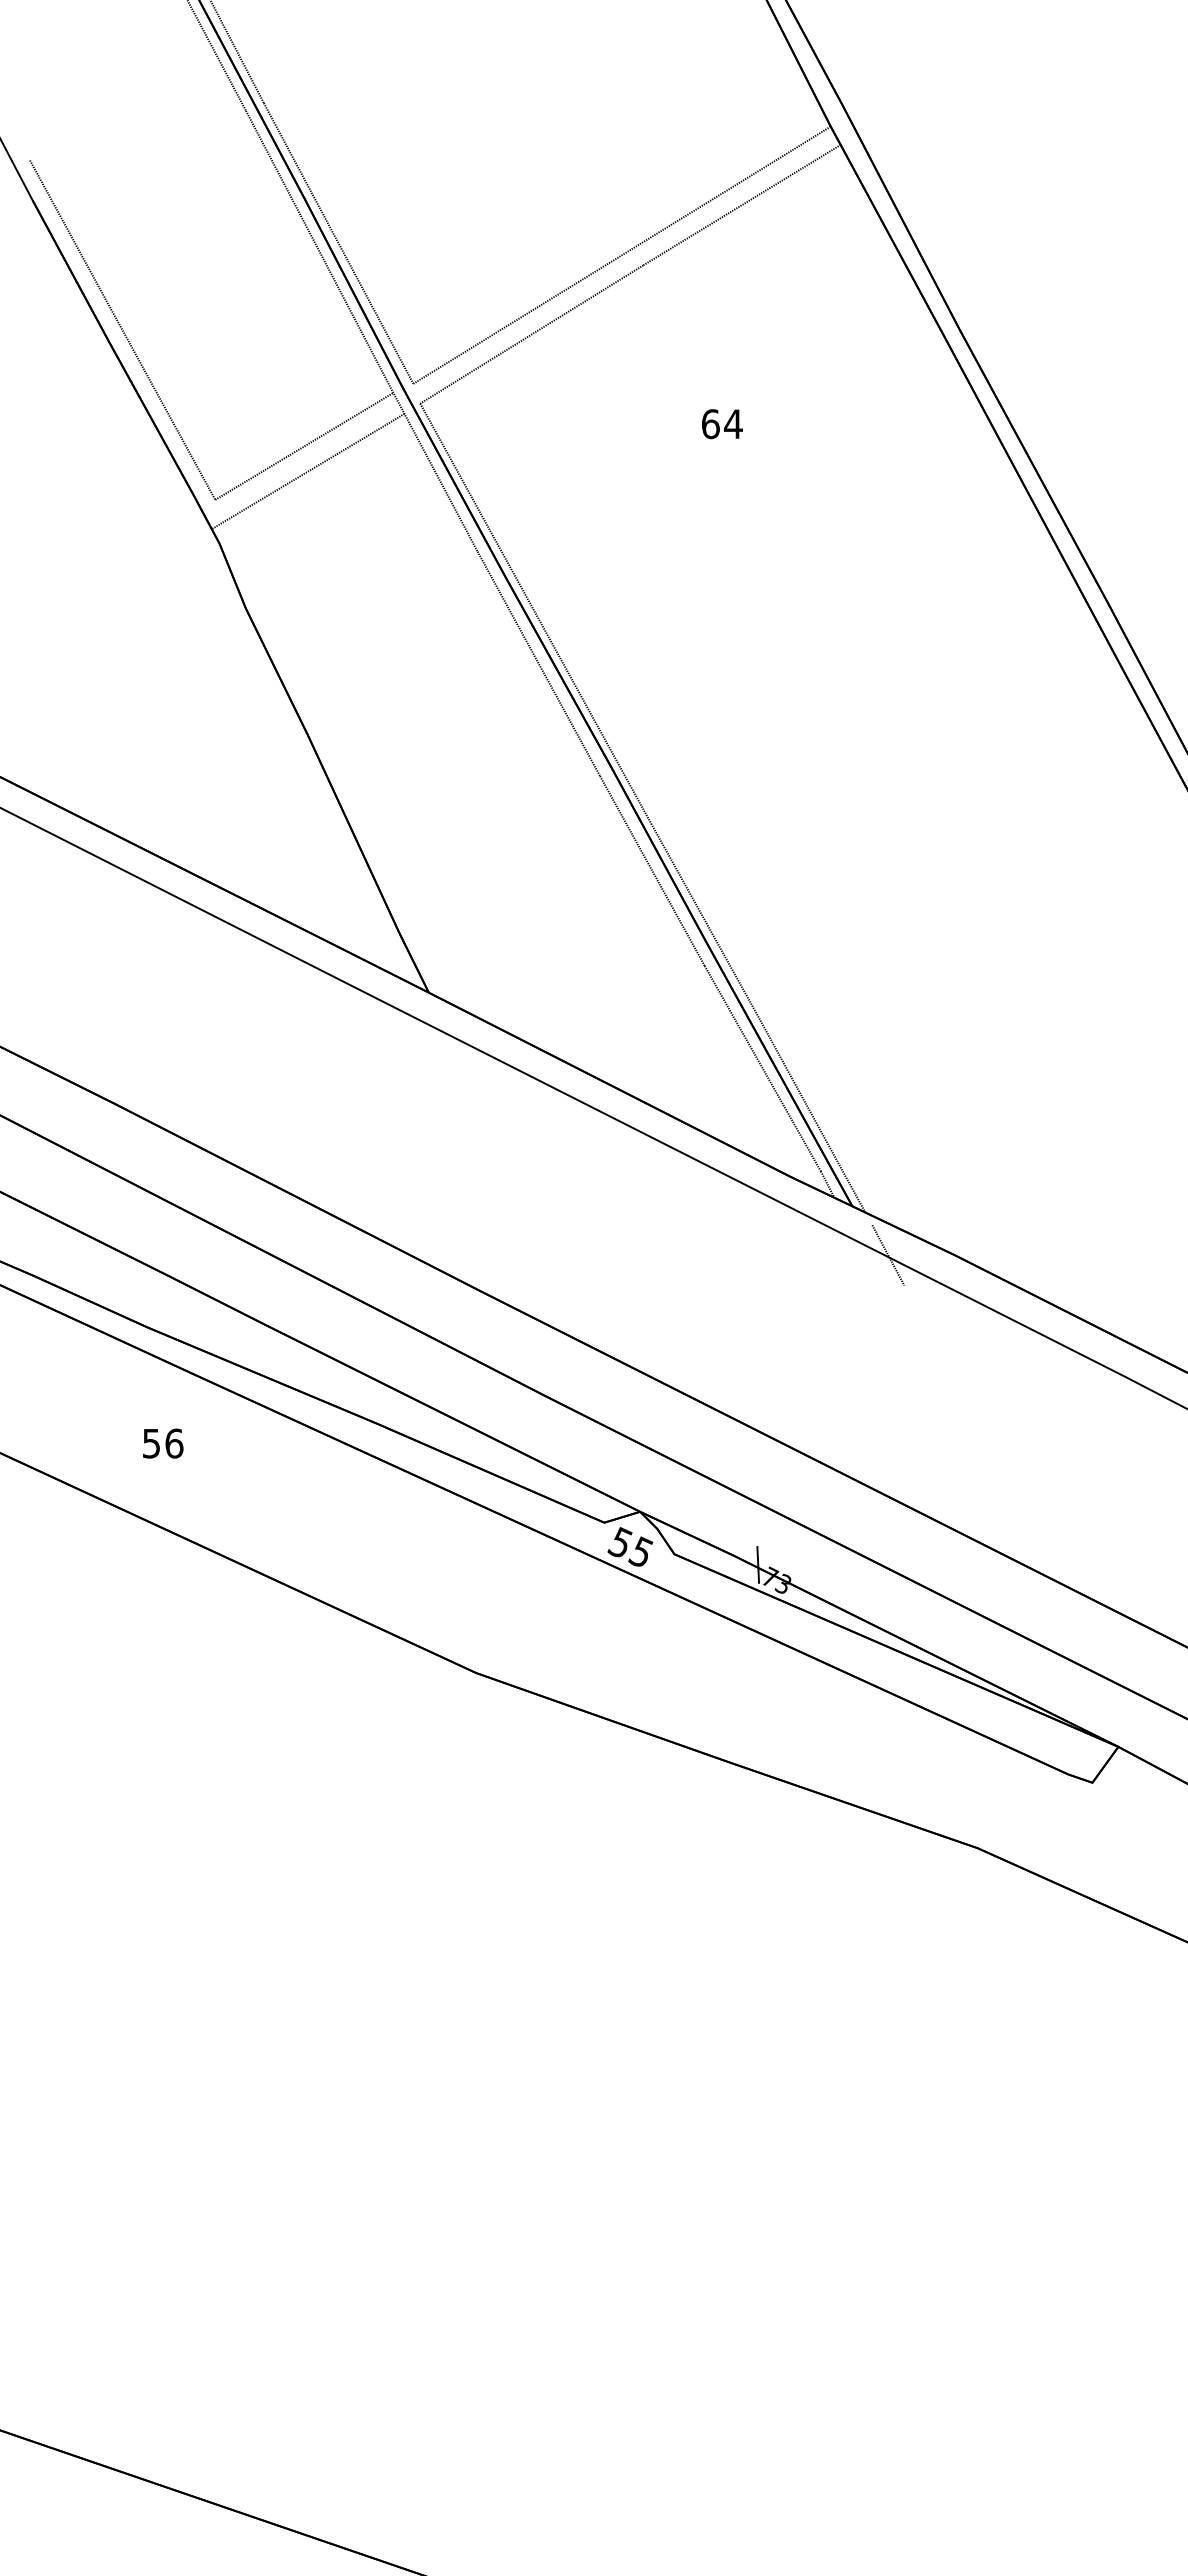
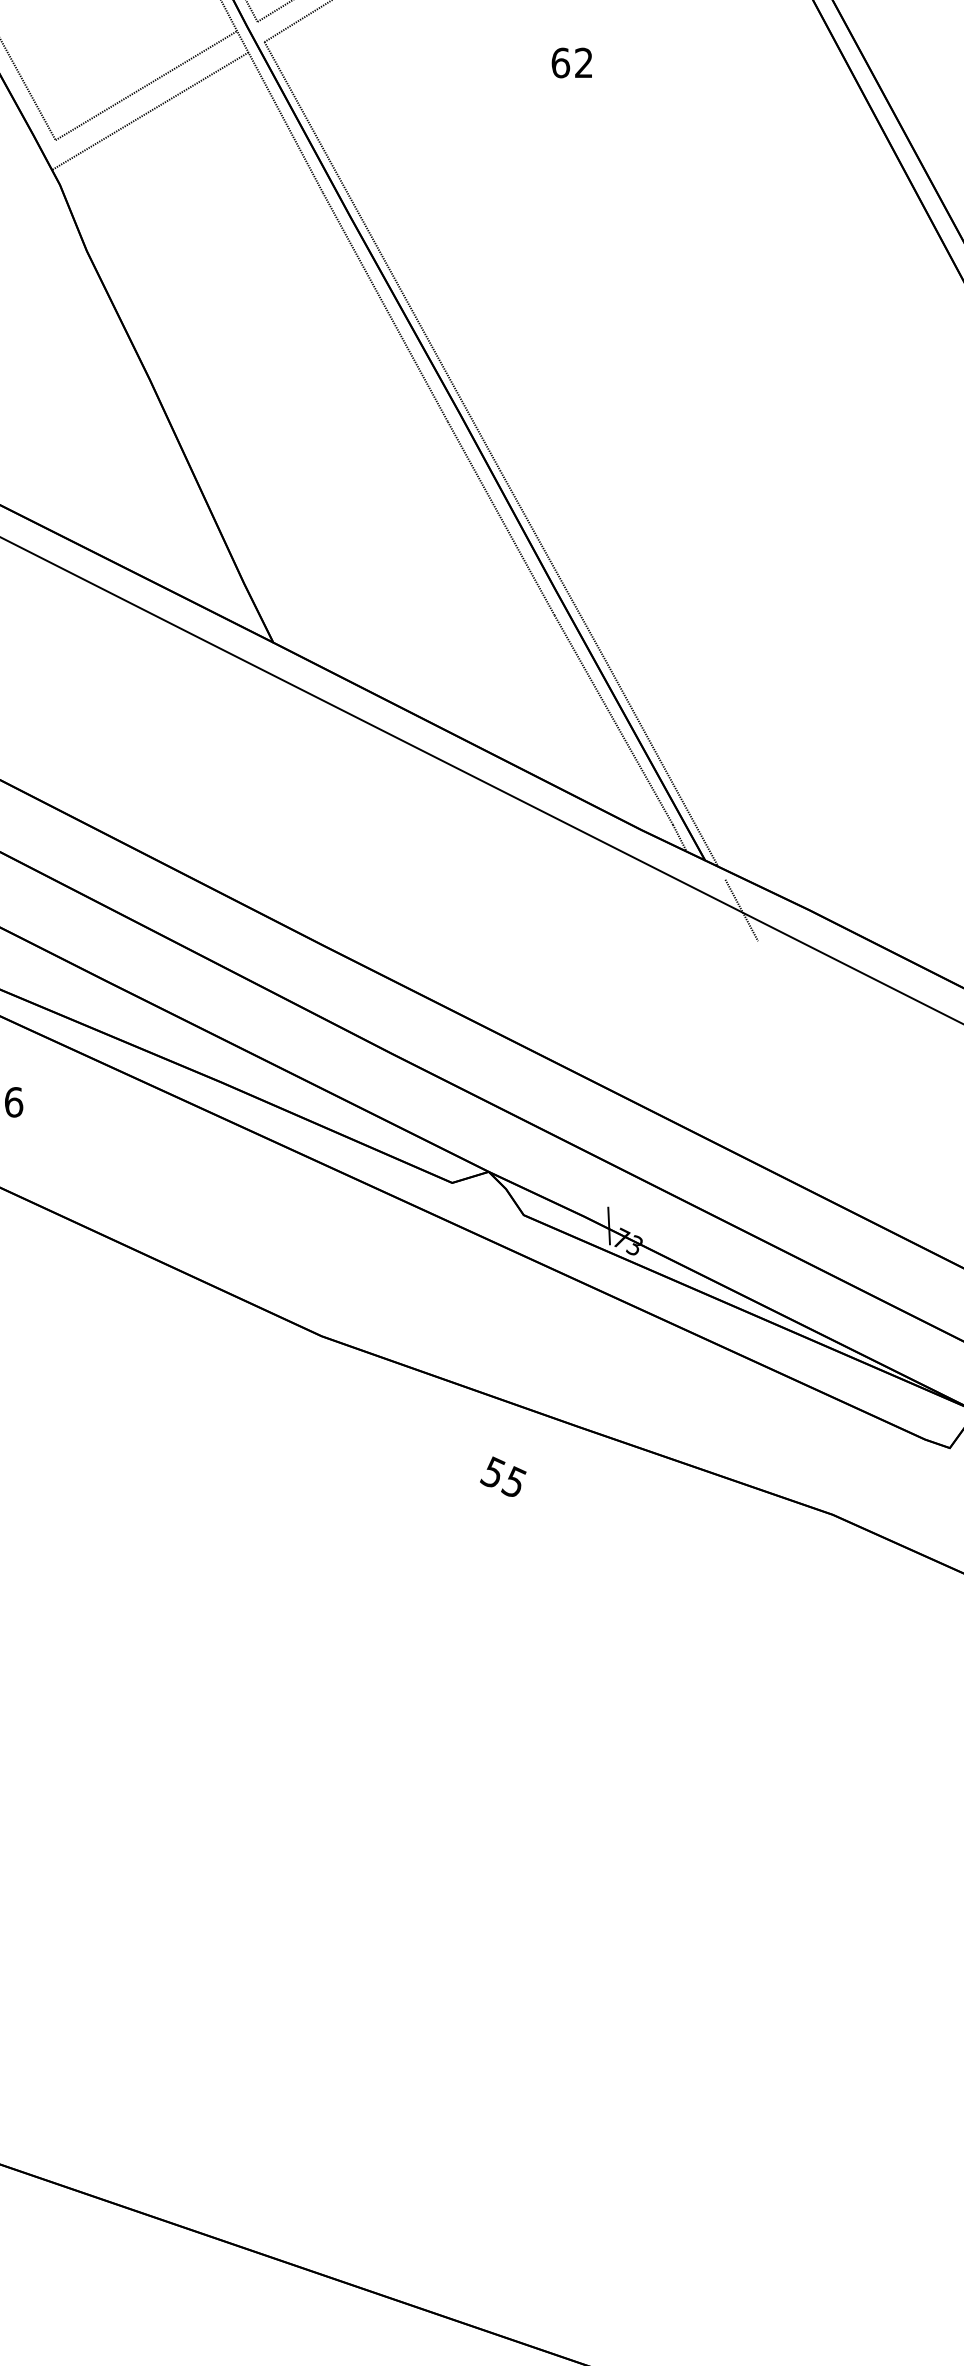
text: (733, 423) -> (583, 62), 64 -> 62
text: (630, 1546) -> (503, 1476), moved

